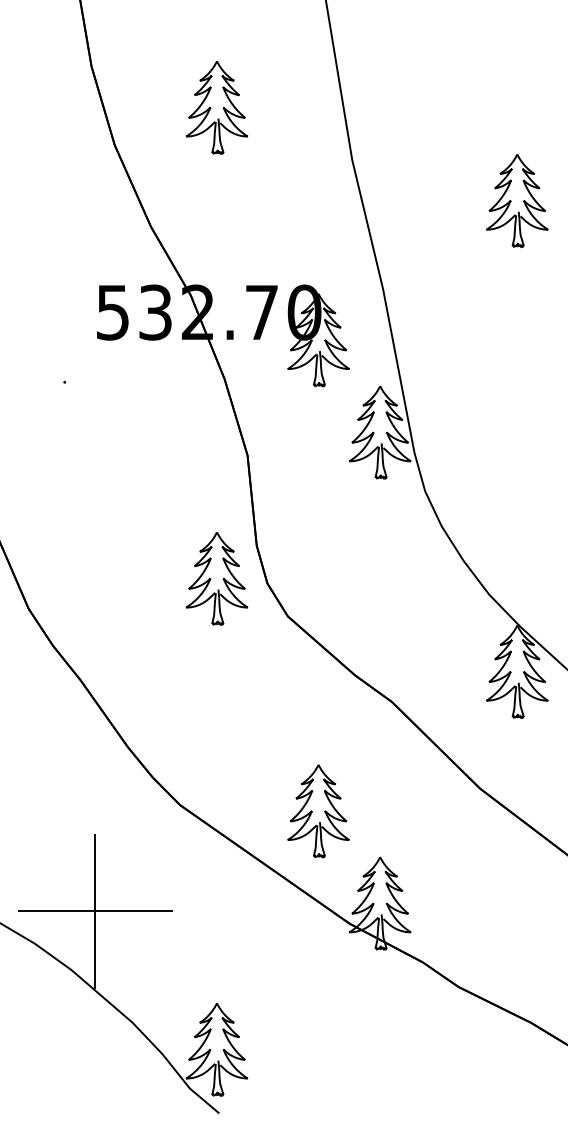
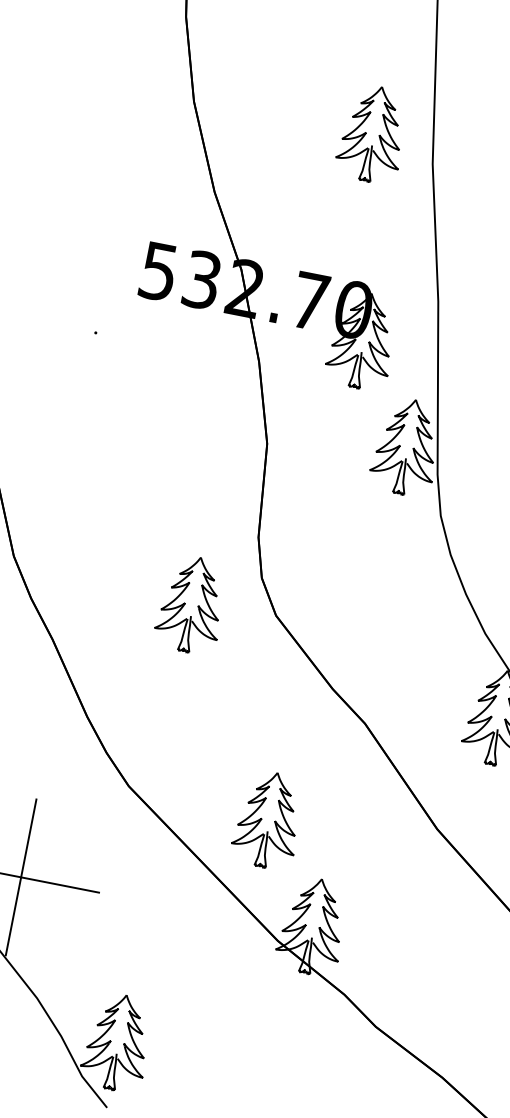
part: (216, 107) -> (372, 133), moved
part: (216, 578) -> (191, 604), moved

